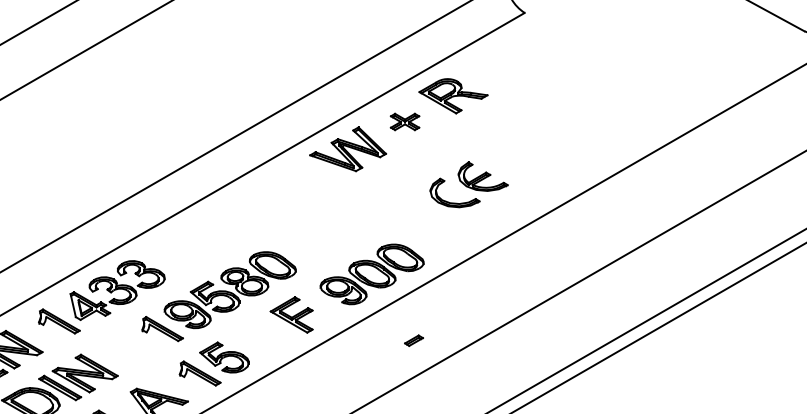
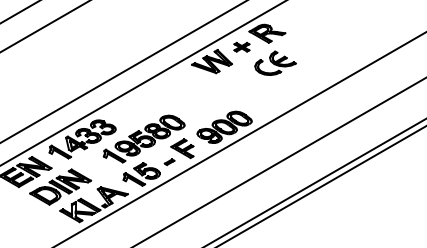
part: (468, 183) -> (275, 62), moved
part: (413, 339) -> (169, 161), moved

